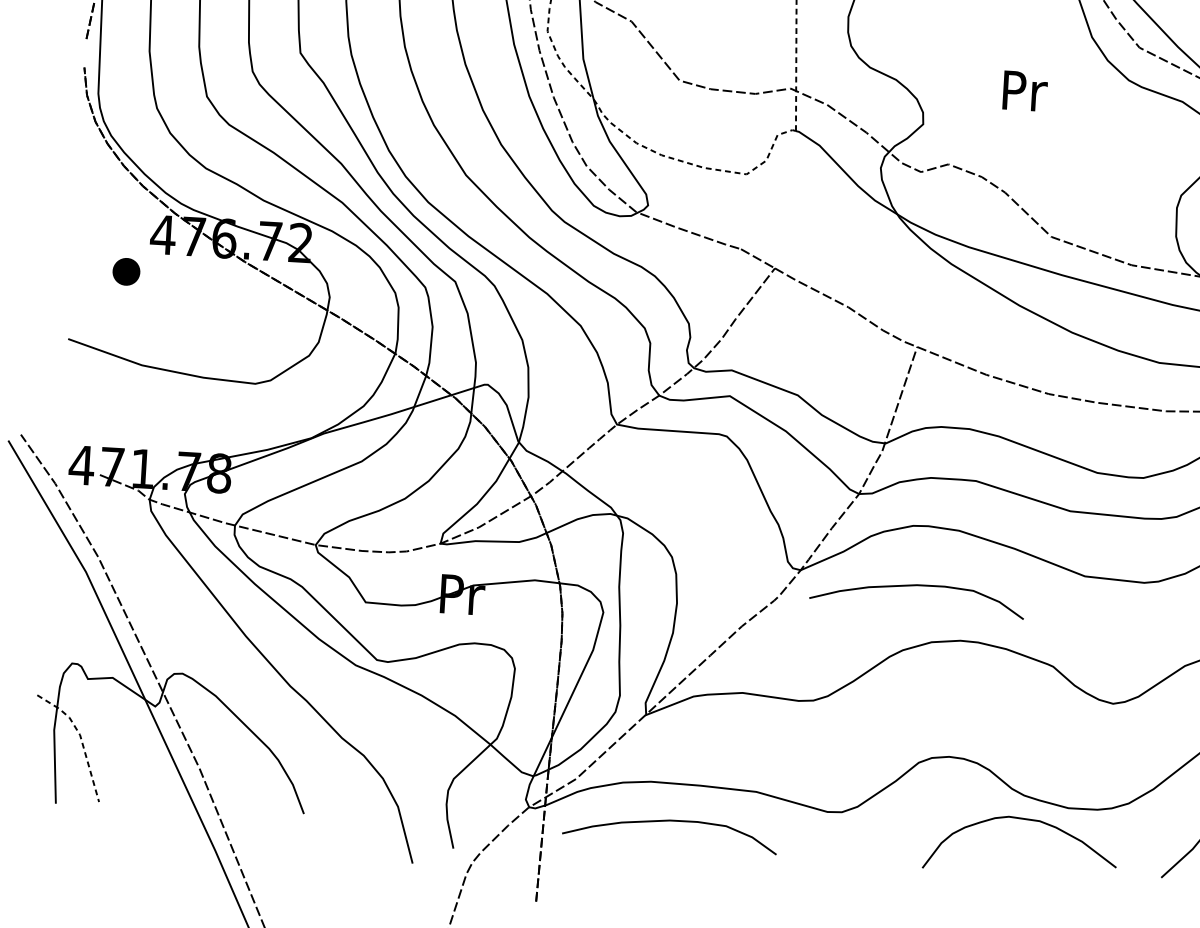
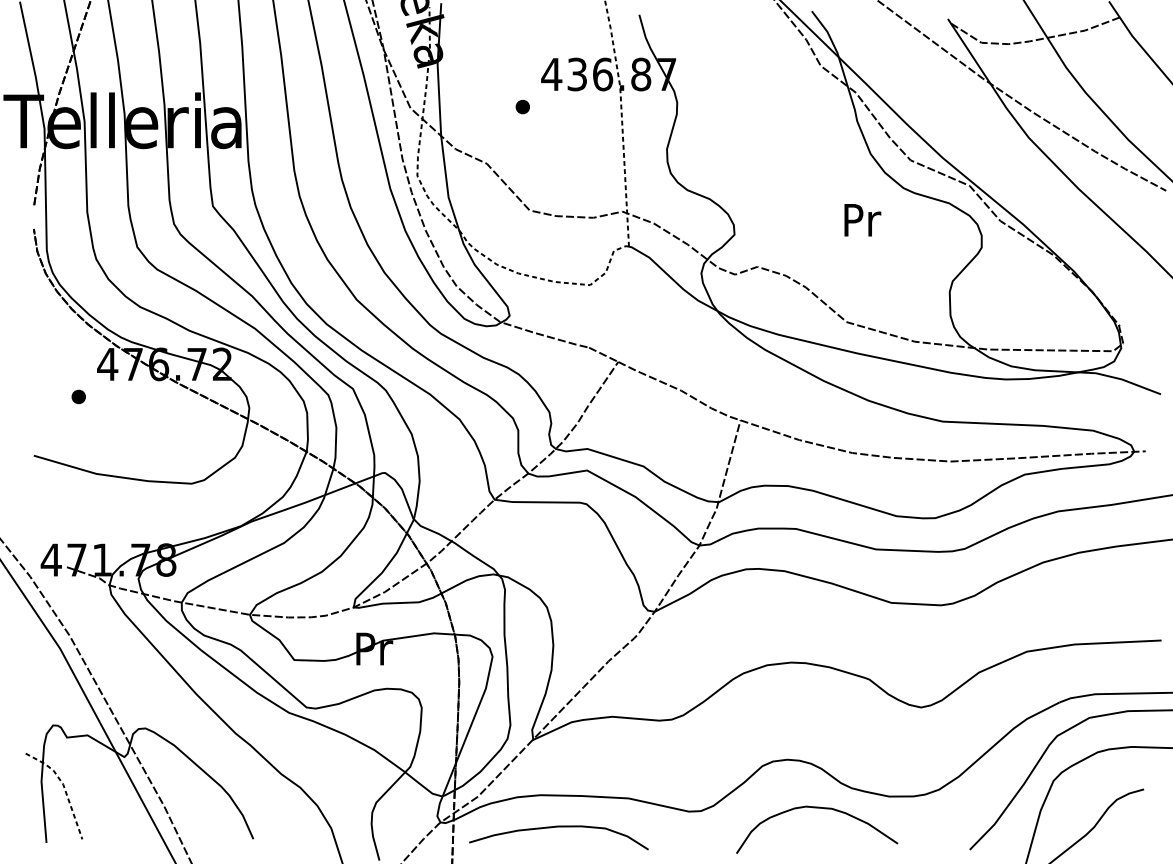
text: (1024, 91) -> (862, 220), moved
part: (125, 271) -> (78, 396), size x0.62
curve: (917, 586) -> (752, 619), removed
curve: (1022, 819) -> (817, 808), moved

